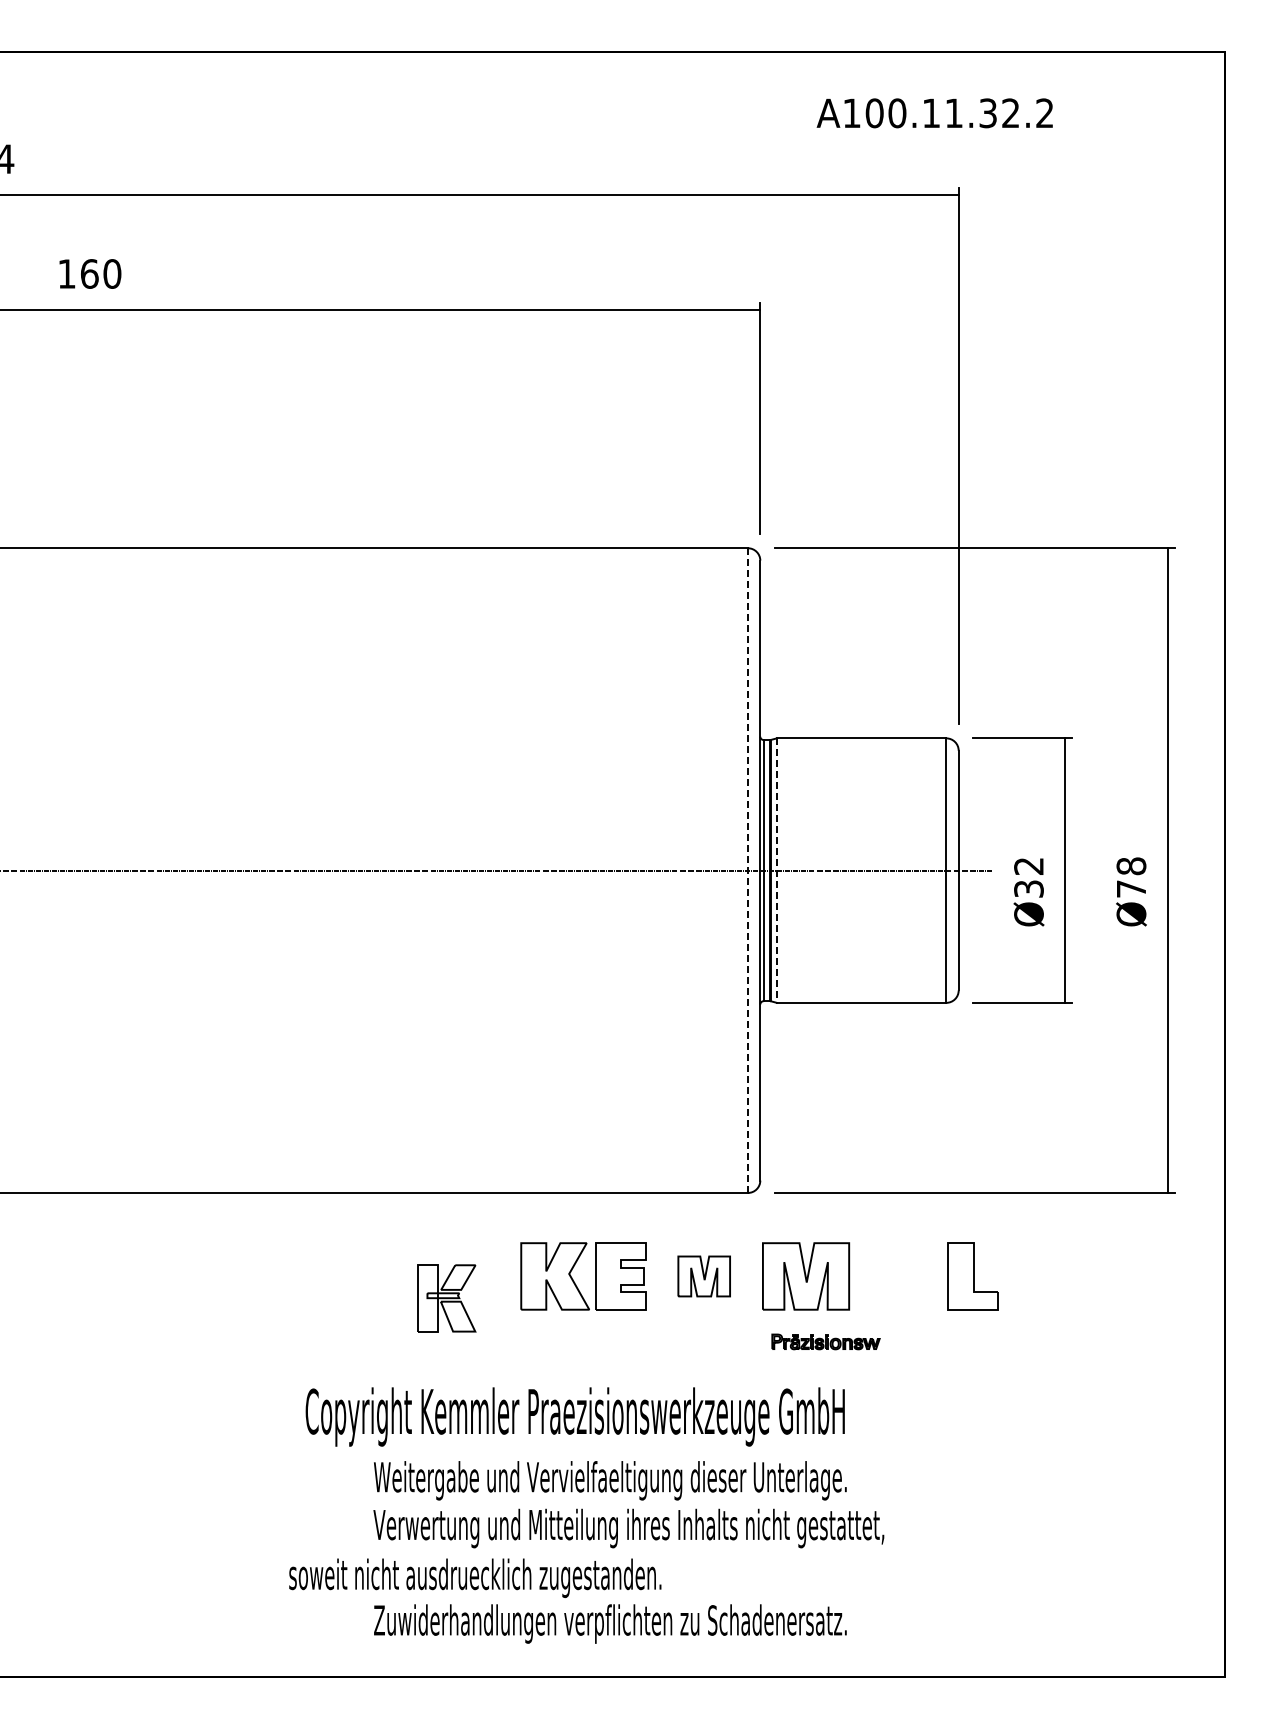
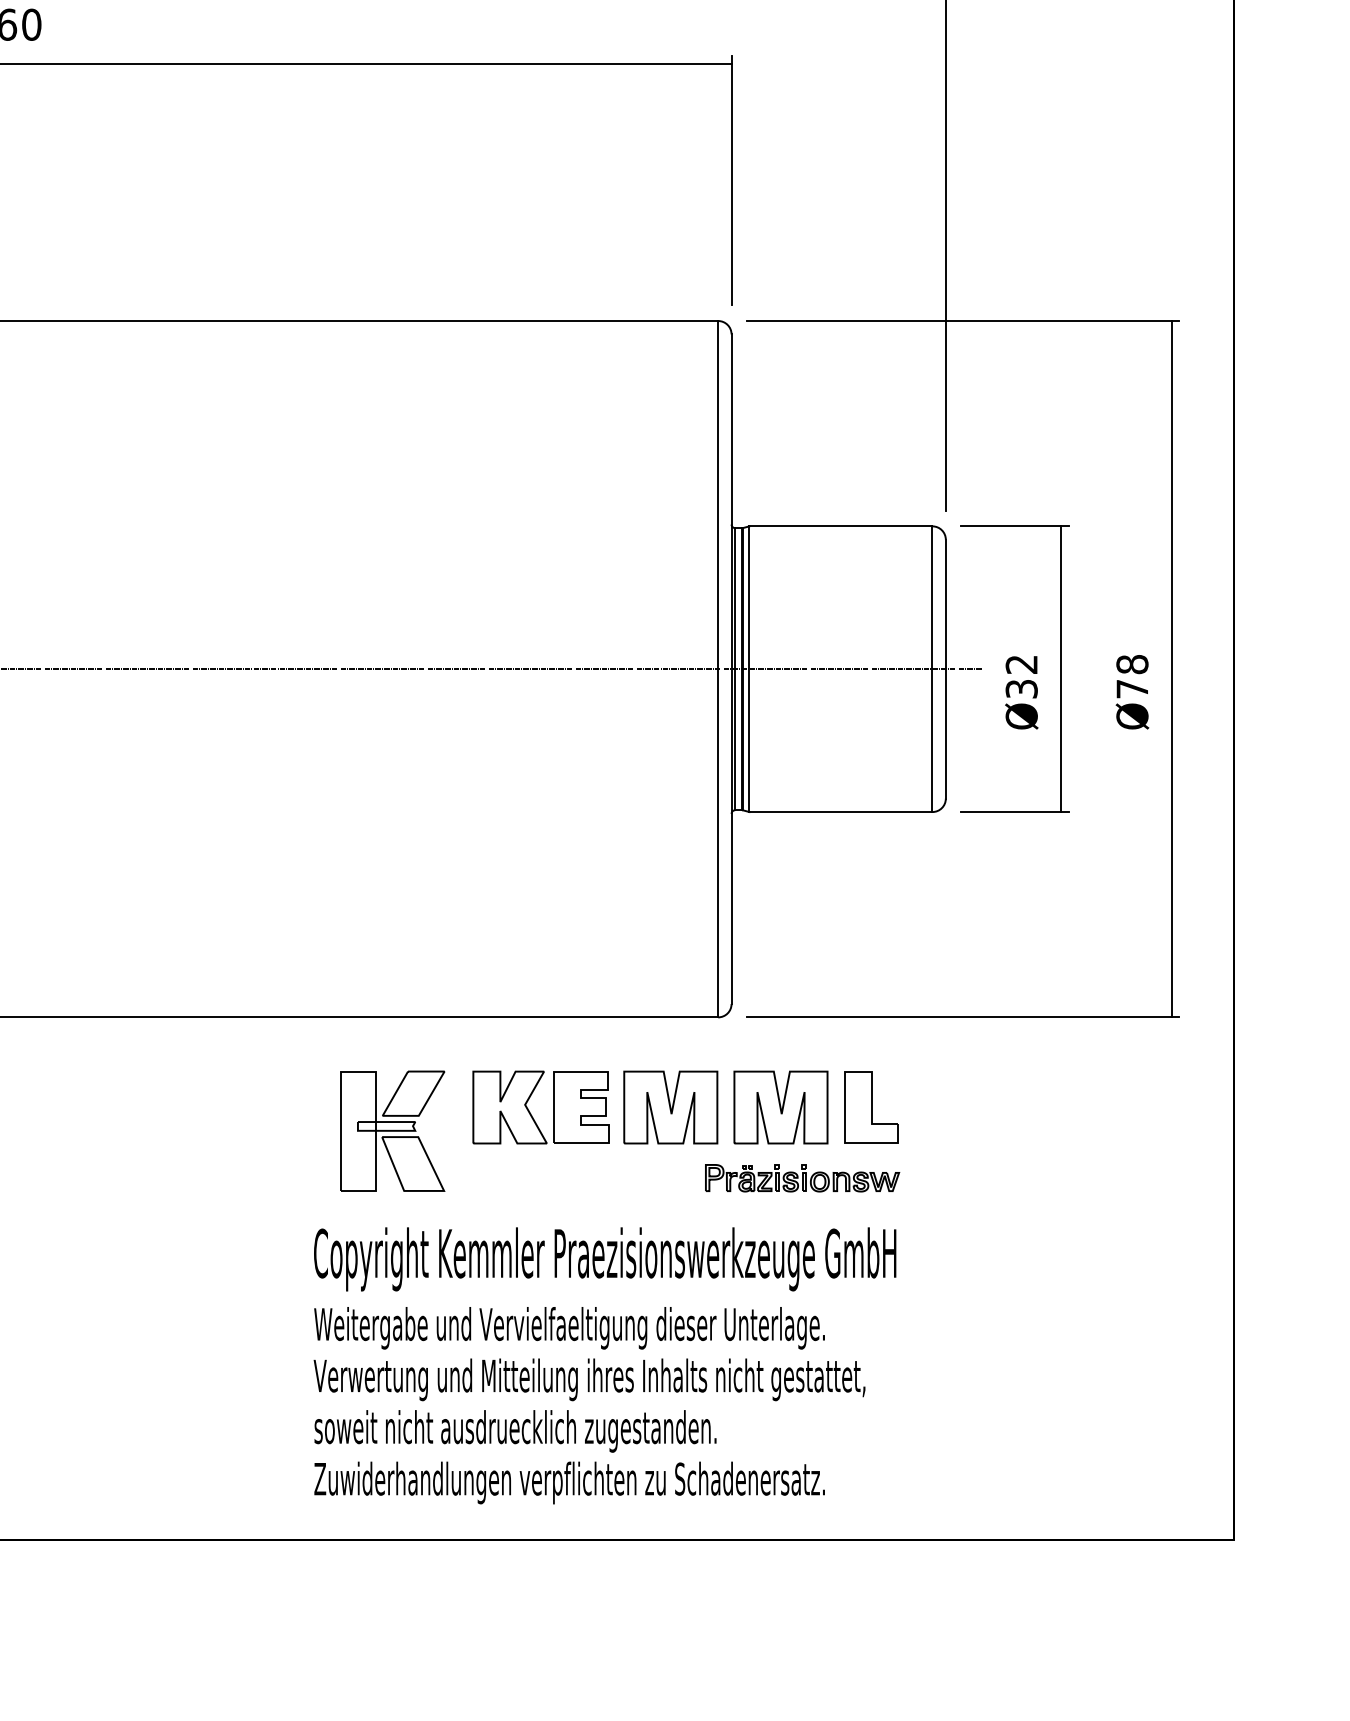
line: (747, 870) -> (717, 669), dashed -> solid
line: (776, 871) -> (749, 670), dashed -> solid
part: (704, 1276) -> (671, 1107), size x1.67
part: (972, 1276) -> (871, 1107), moved
part: (446, 1298) -> (392, 1131), size x1.67
part: (825, 1341) -> (801, 1177), size x1.67
text: (574, 1416) -> (604, 1258), moved
text: (475, 1578) -> (515, 1431), moved

